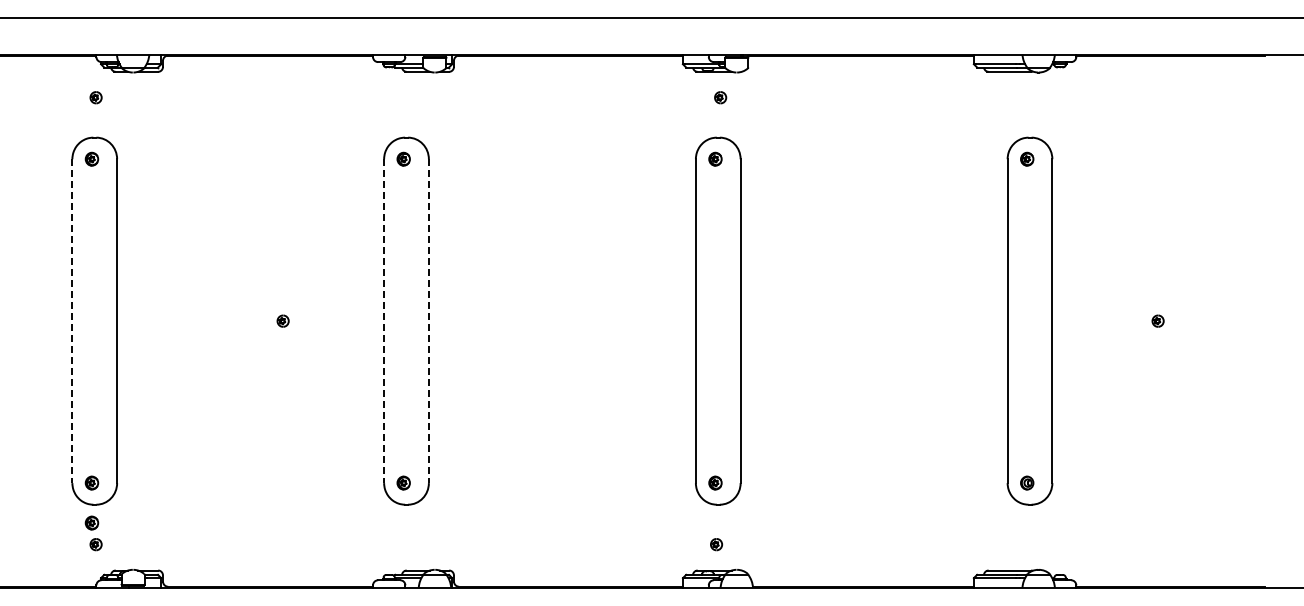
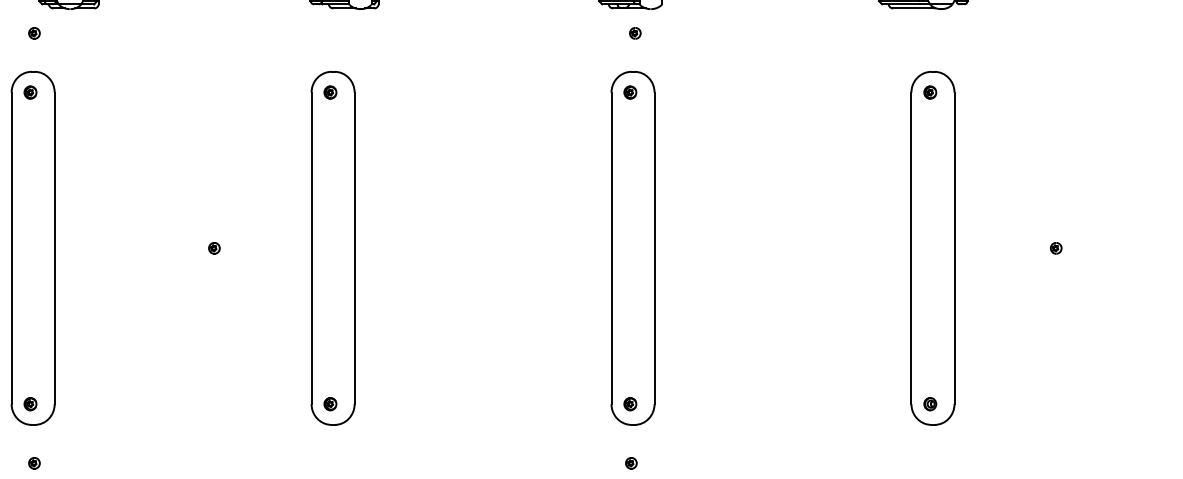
line: (72, 321) -> (11, 248), dashed -> solid
line: (384, 321) -> (311, 248), dashed -> solid
line: (428, 321) -> (354, 248), dashed -> solid
part: (91, 522) -> (30, 442), removed

